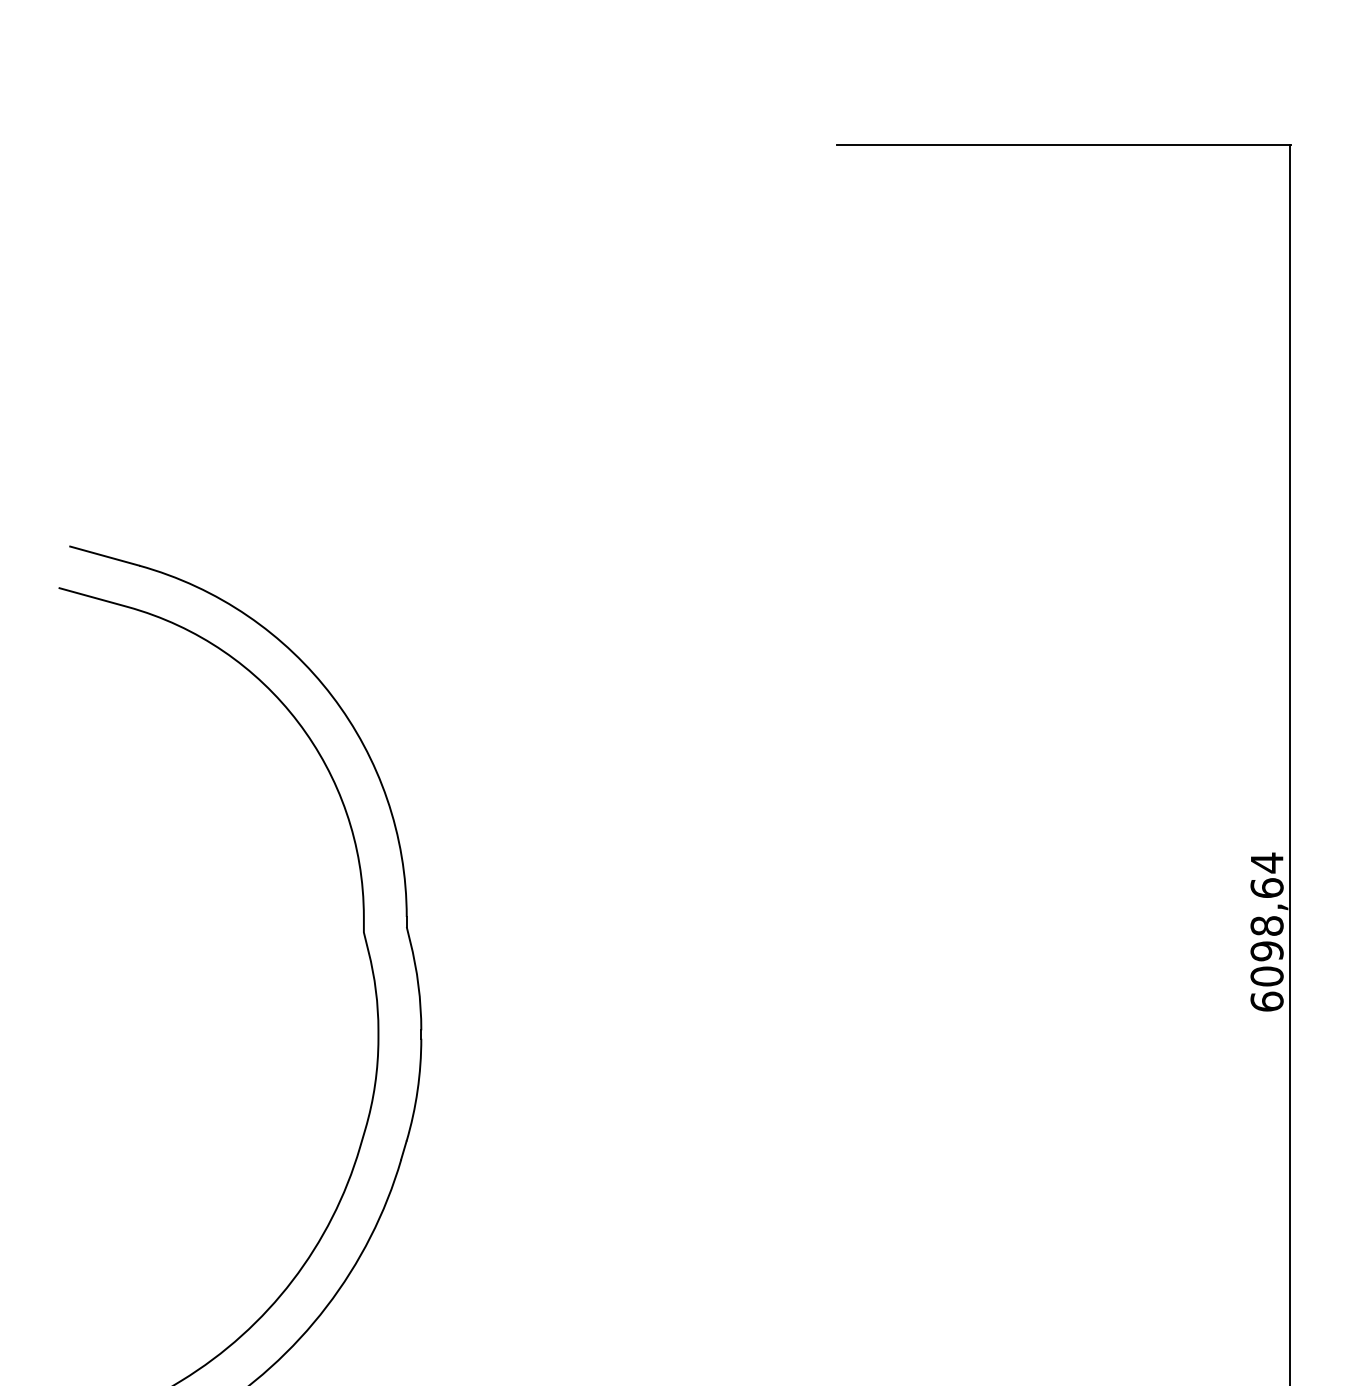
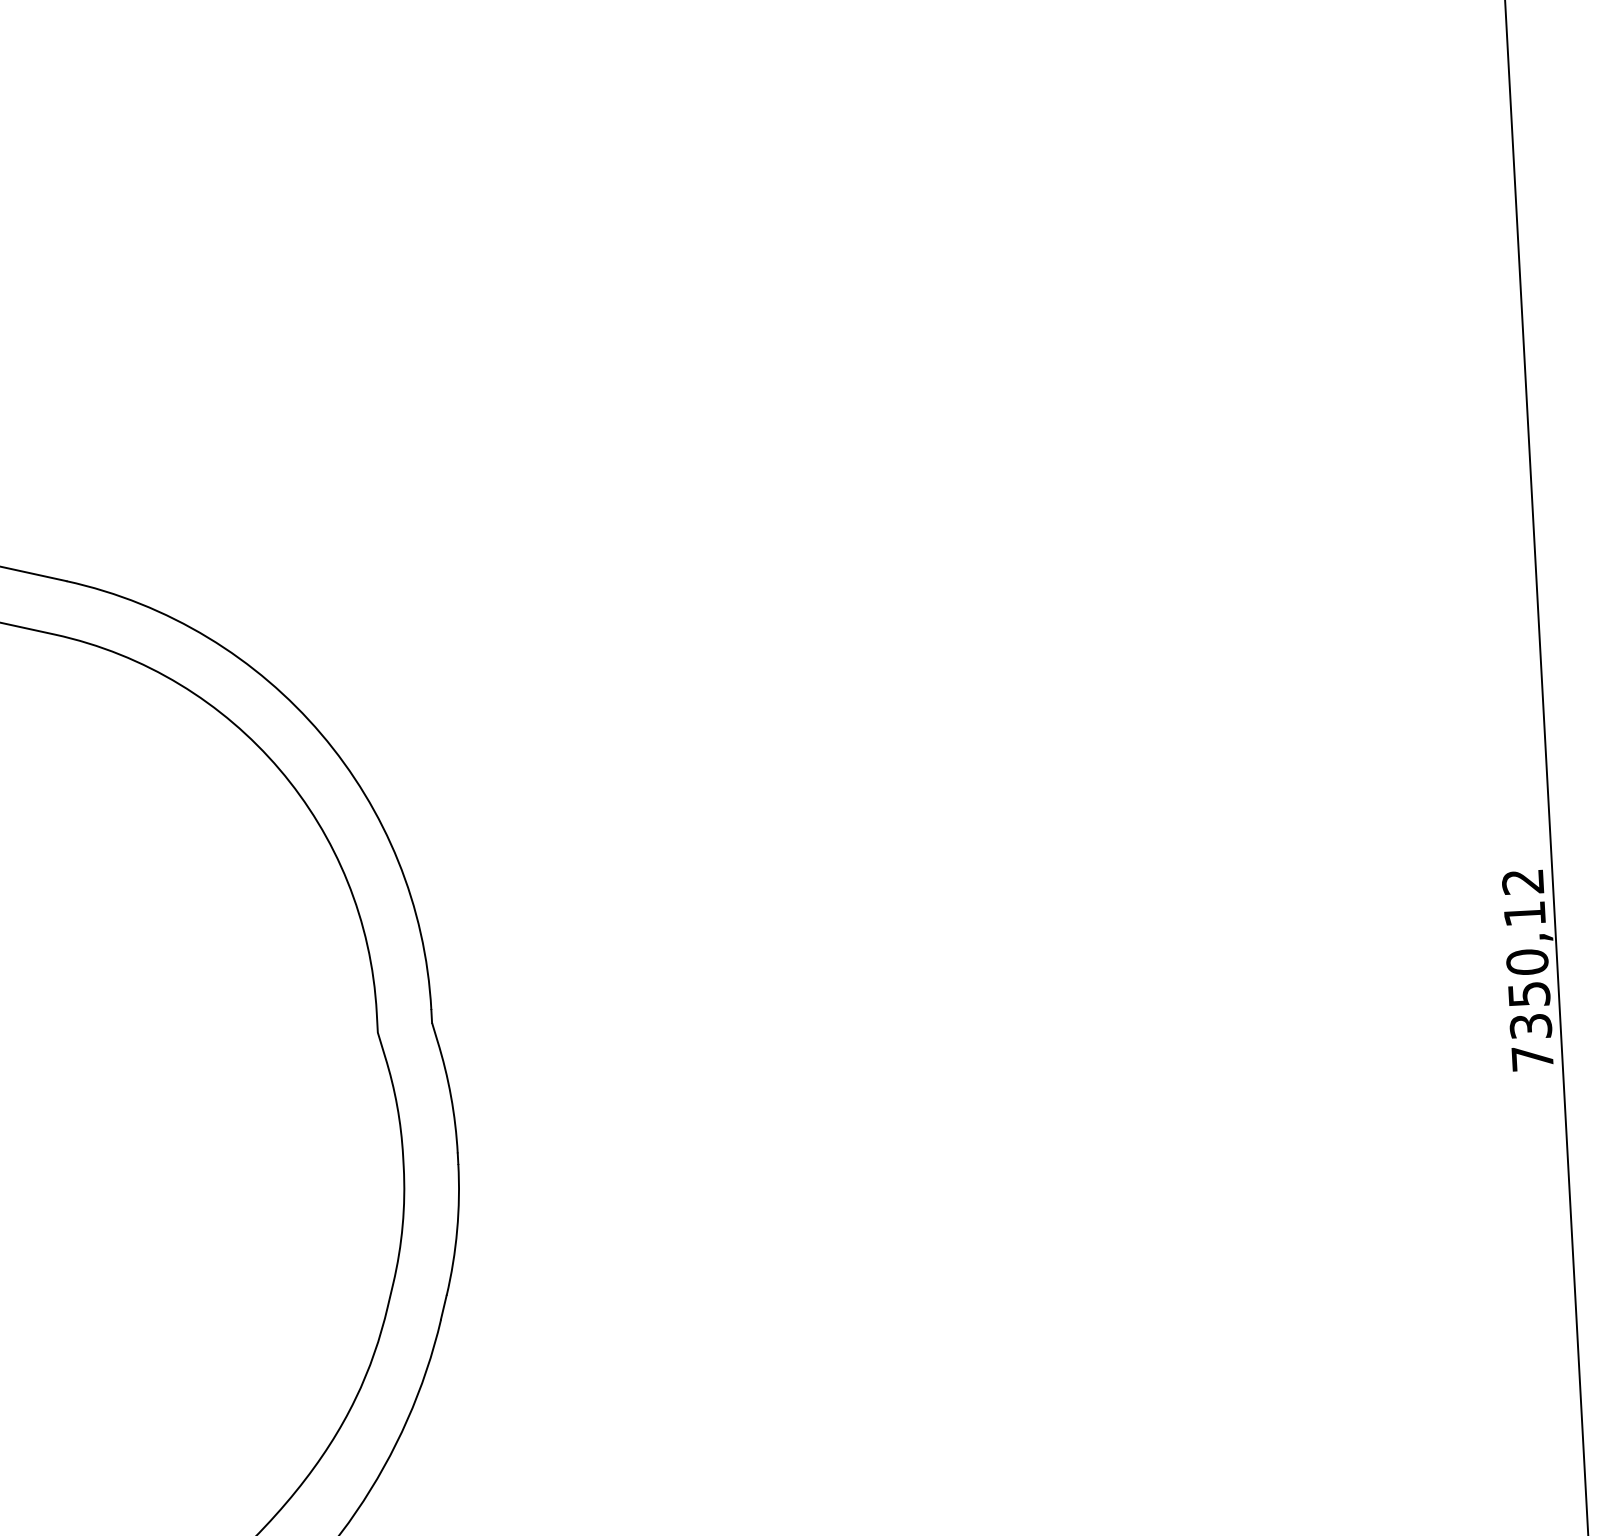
text: (1266, 931) -> (1527, 969), 6098,64 -> 7350,12

